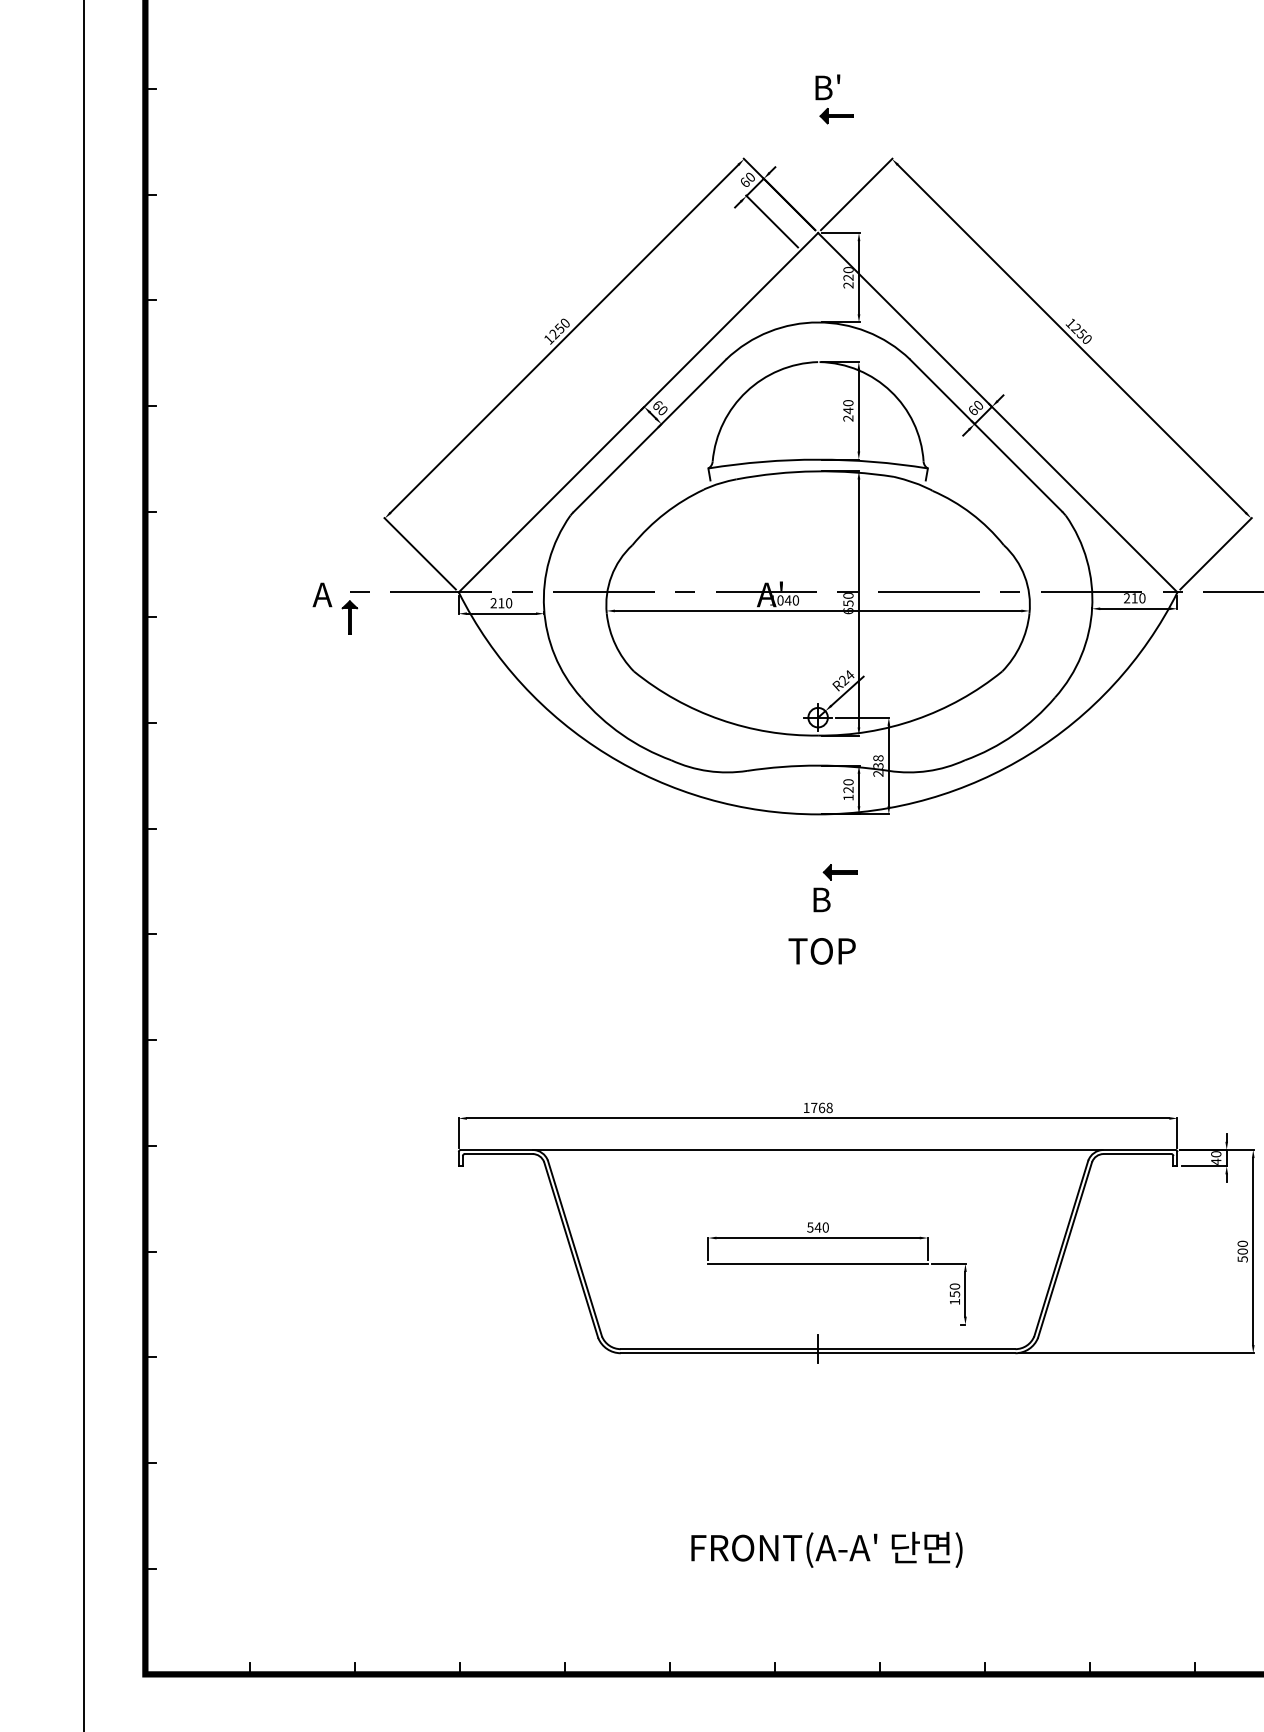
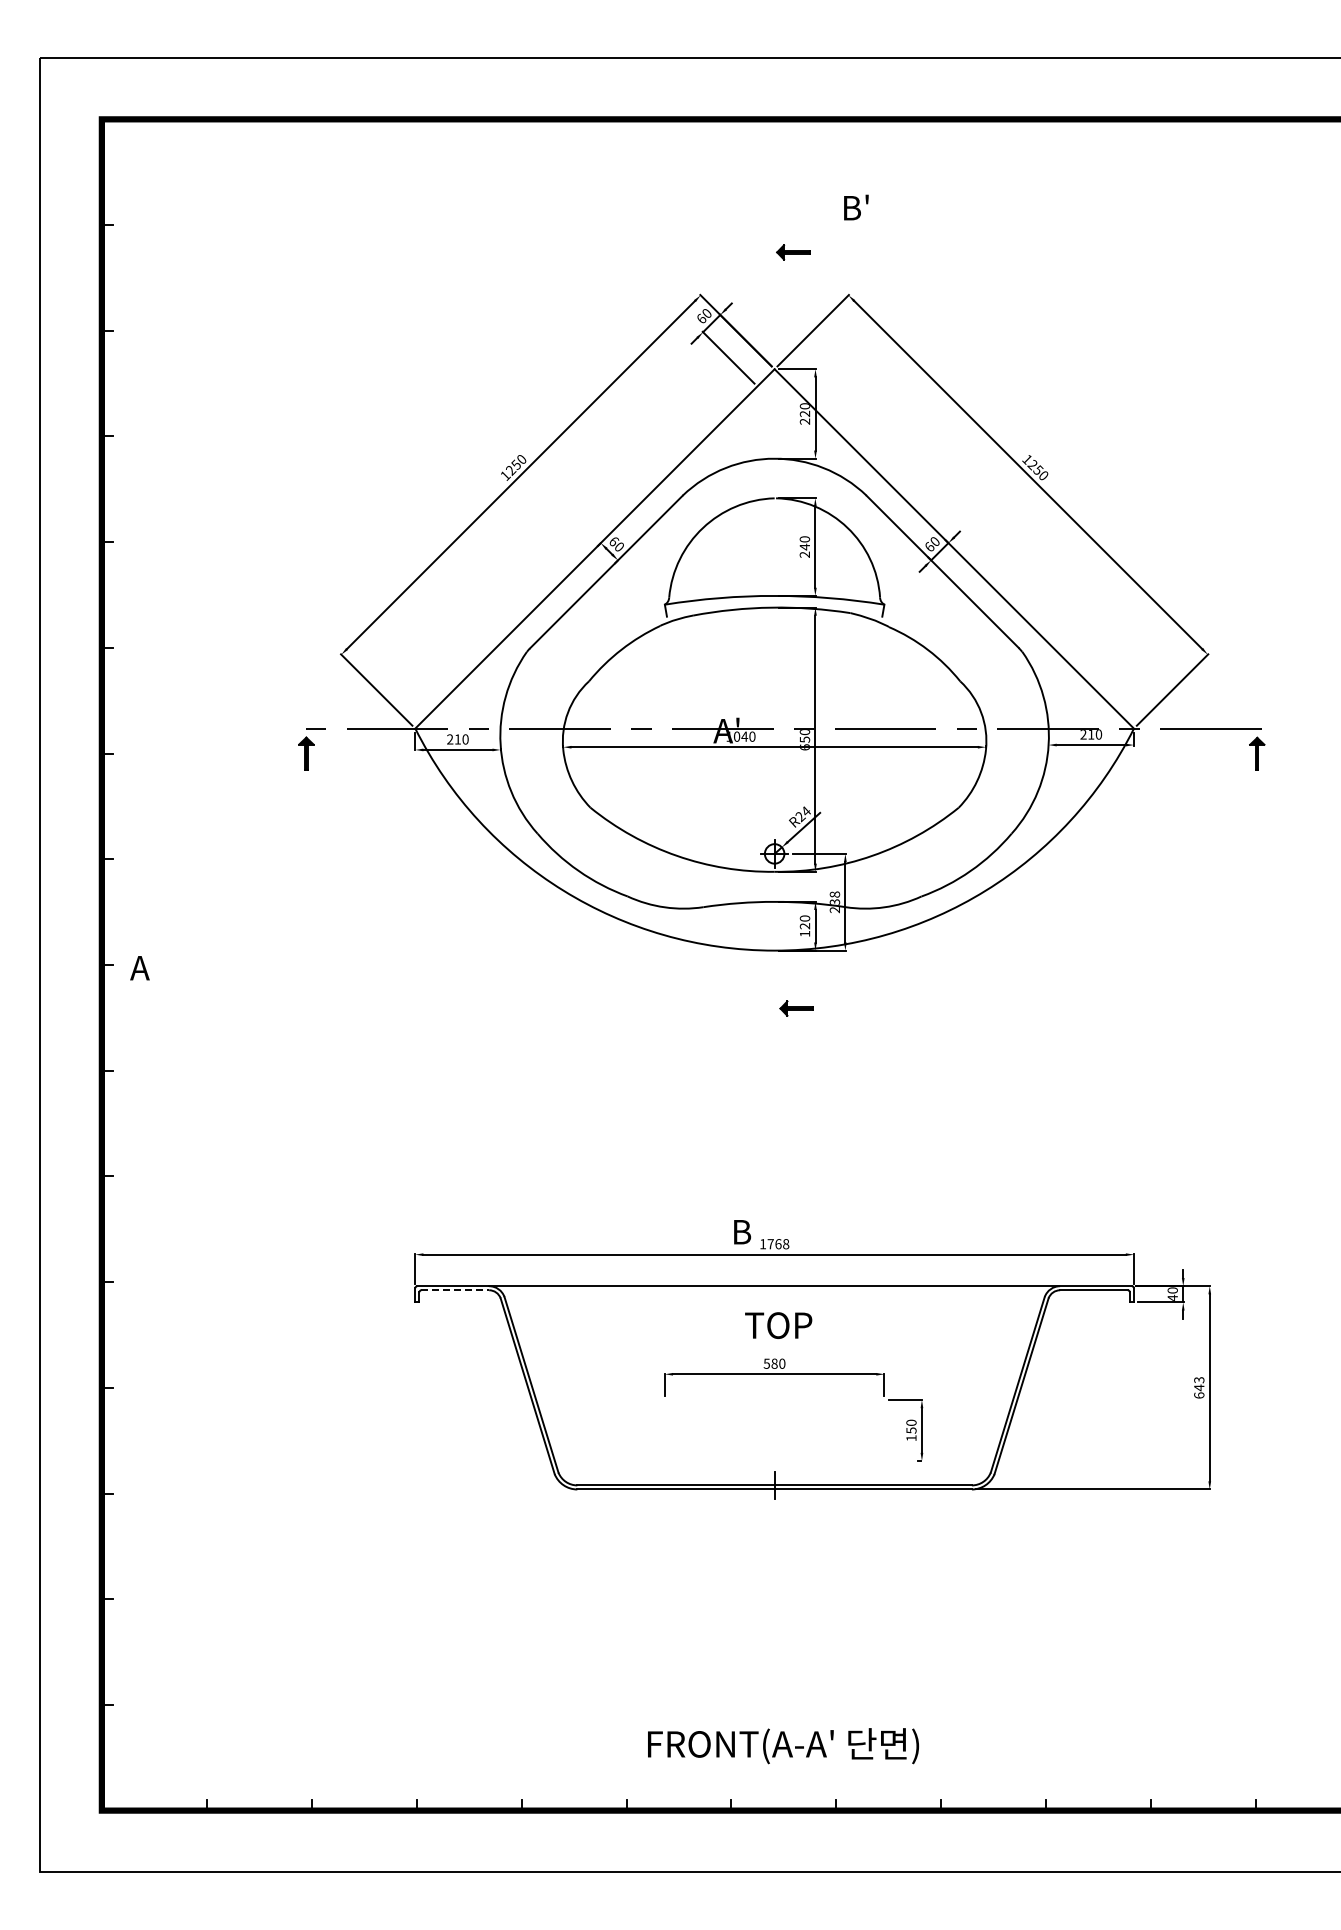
text: (827, 87) -> (856, 207), moved
text: (321, 595) -> (139, 968), moved
text: (821, 900) -> (742, 1232), moved
text: (821, 951) -> (778, 1325), moved
line: (498, 1154) -> (455, 1290), solid -> dashed
text: (817, 1227) -> (774, 1363), 540 -> 580
text: (1242, 1251) -> (1199, 1387), 500 -> 643
line: (817, 1264) -> (774, 1400), removed
text: (826, 1550) -> (783, 1746), moved

